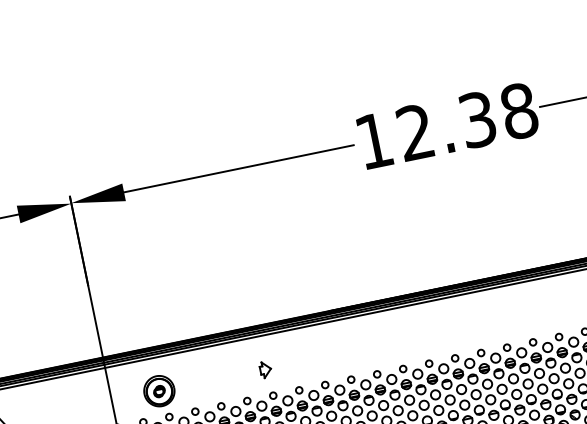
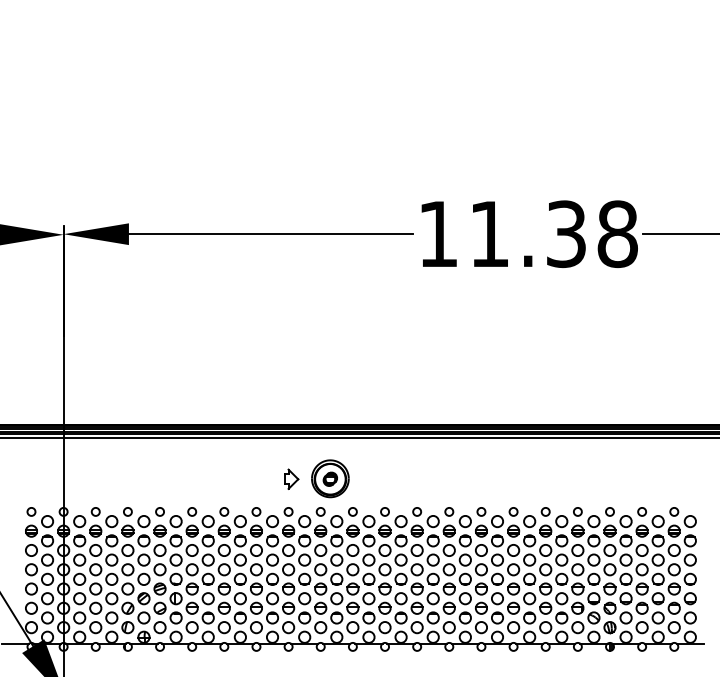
text: (414, 132) -> (488, 233), 12.38 -> 11.38
part: (265, 369) -> (291, 478), moved
part: (159, 390) -> (330, 478), moved

